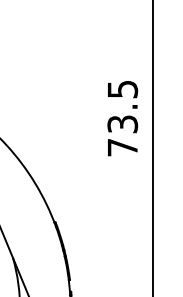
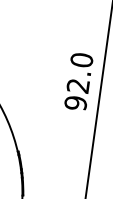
text: (122, 118) -> (78, 81), 73.5 -> 92.0

